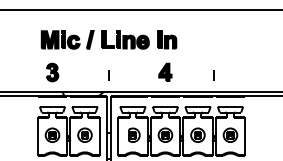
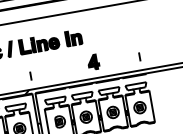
part: (165, 71) -> (93, 61), moved
line: (213, 75) -> (139, 56), moved

